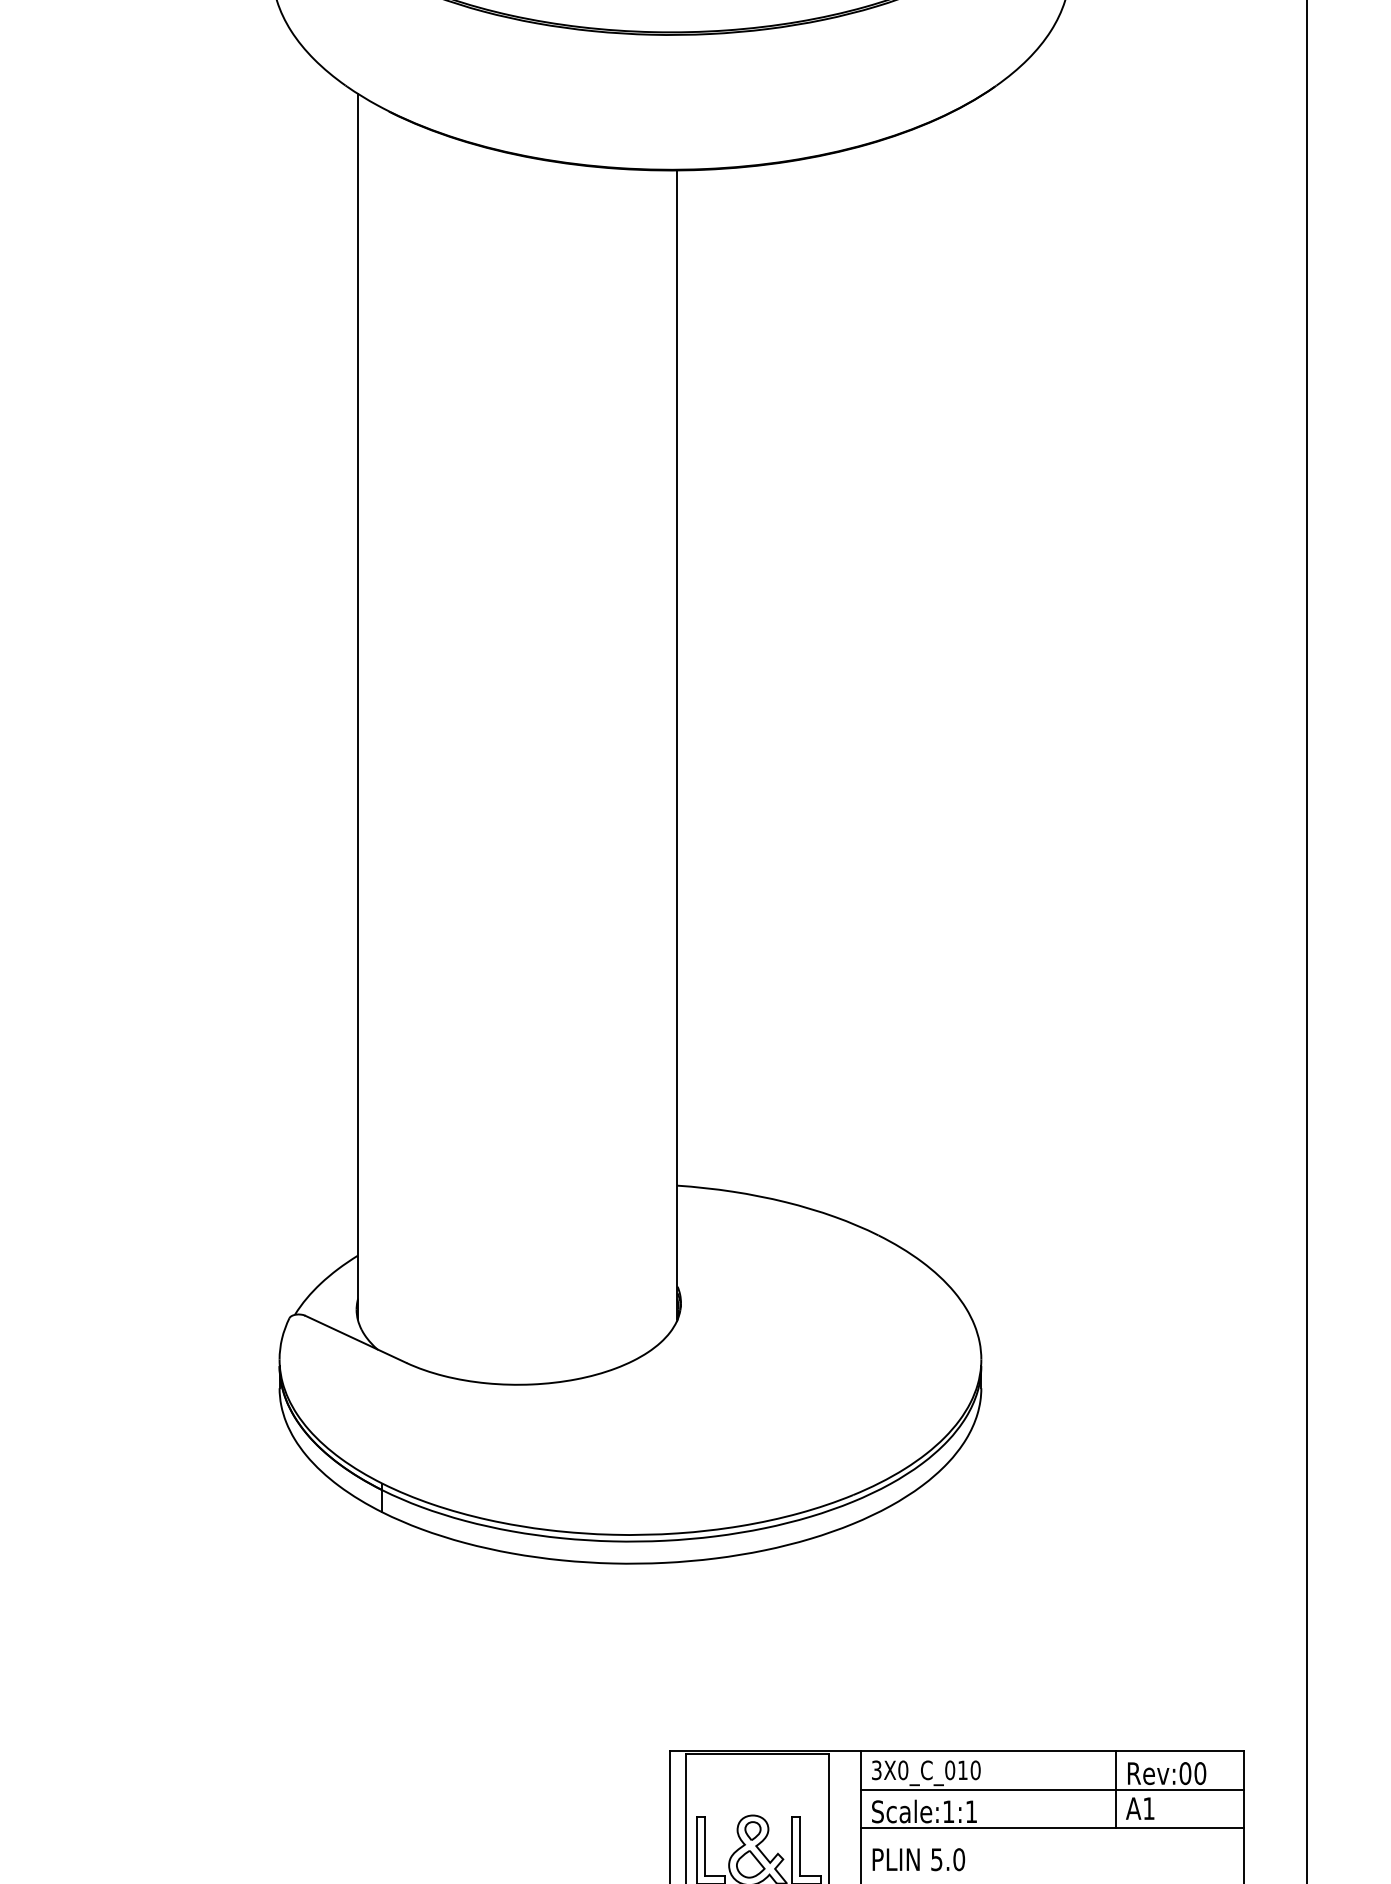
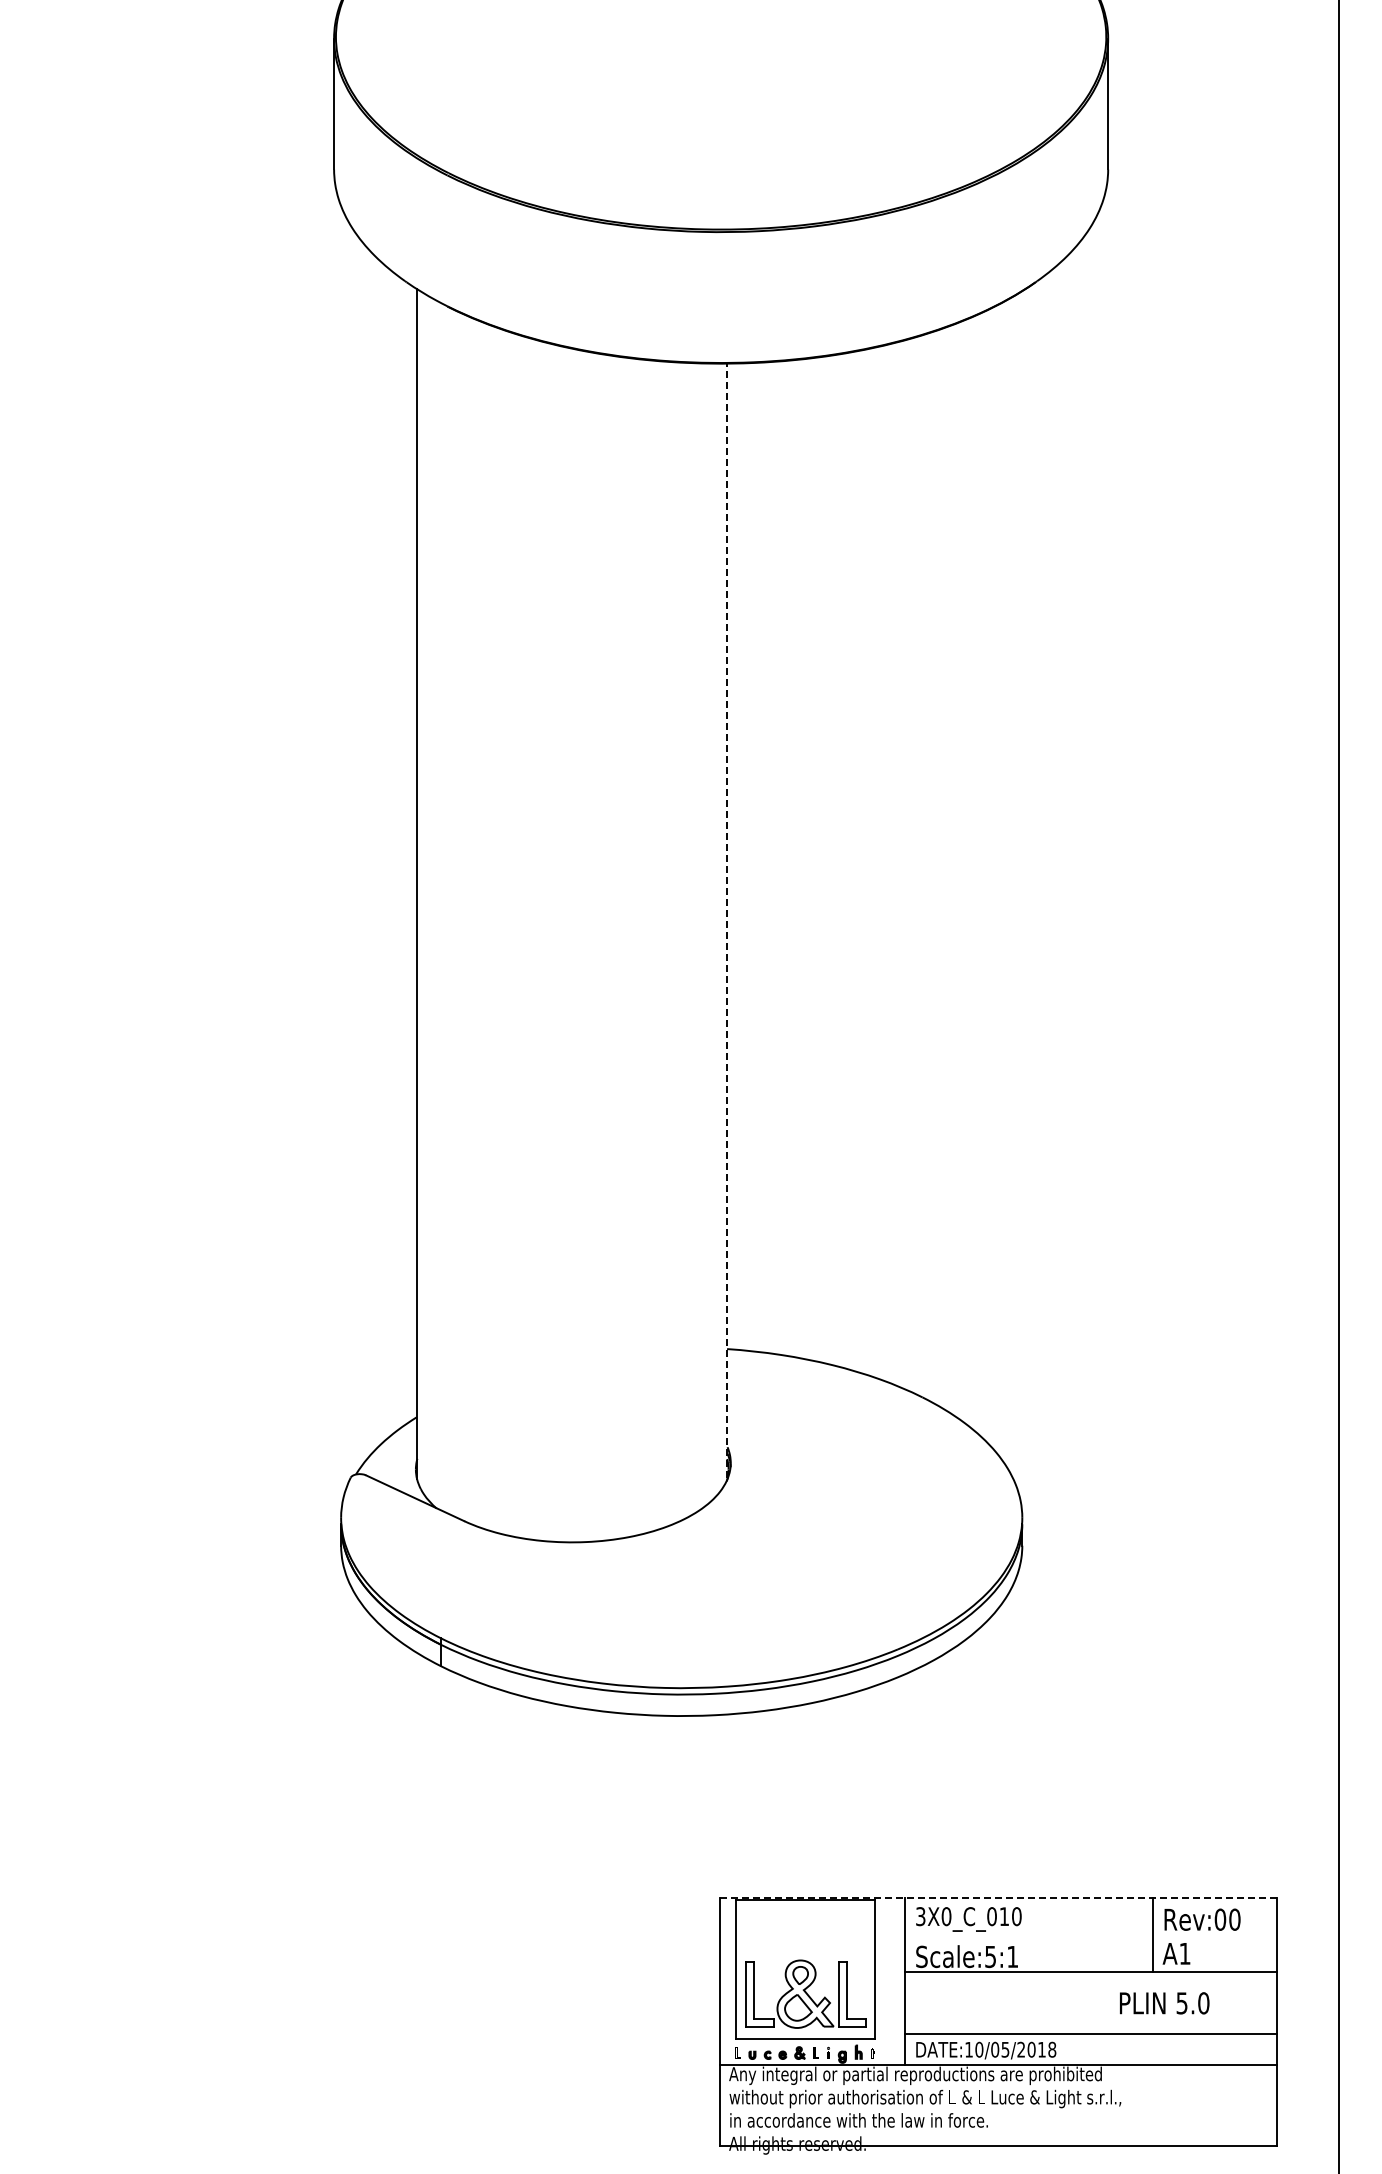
line: (677, 744) -> (727, 920), solid -> dashed
line: (956, 1751) -> (998, 1898), solid -> dashed
line: (1052, 1789) -> (1091, 1935), removed
text: (948, 1812) -> (990, 1957), Scale:1:1 -> Scale:5:1
text: (918, 1859) -> (1164, 2003), moved

